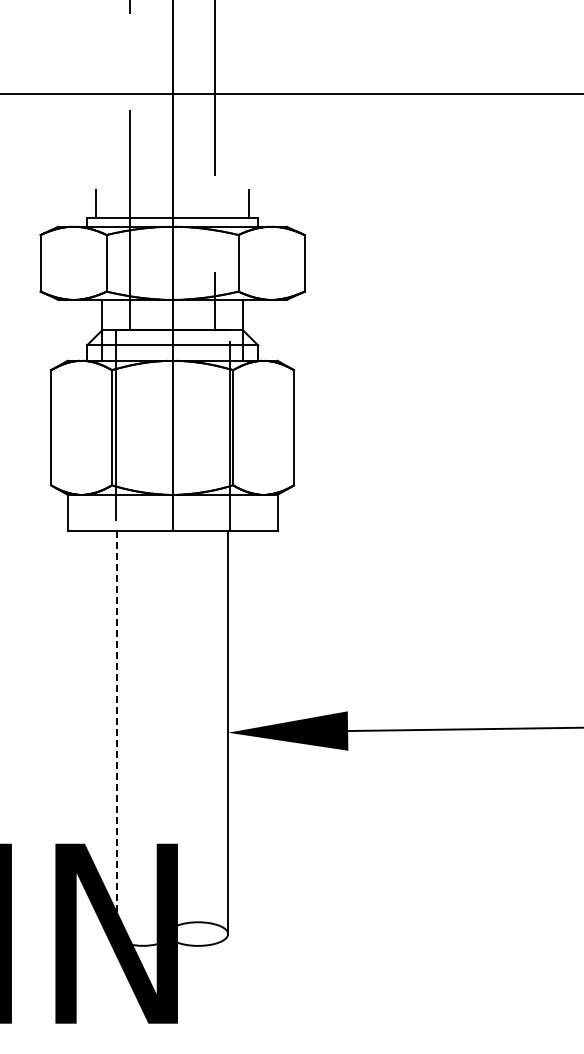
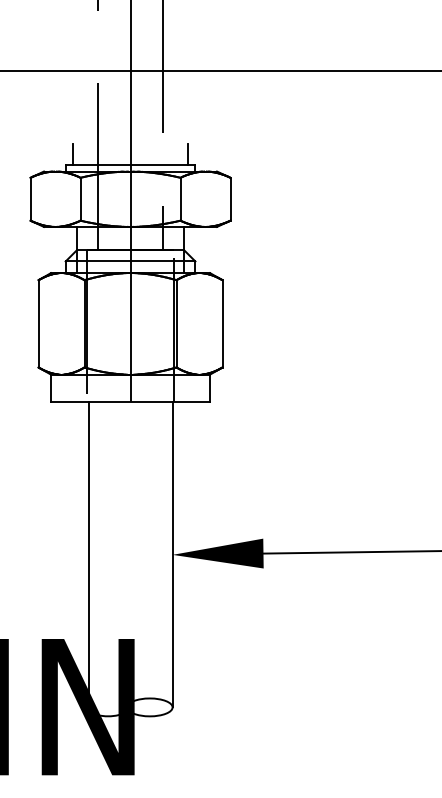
line: (117, 732) -> (88, 554), dashed -> solid

